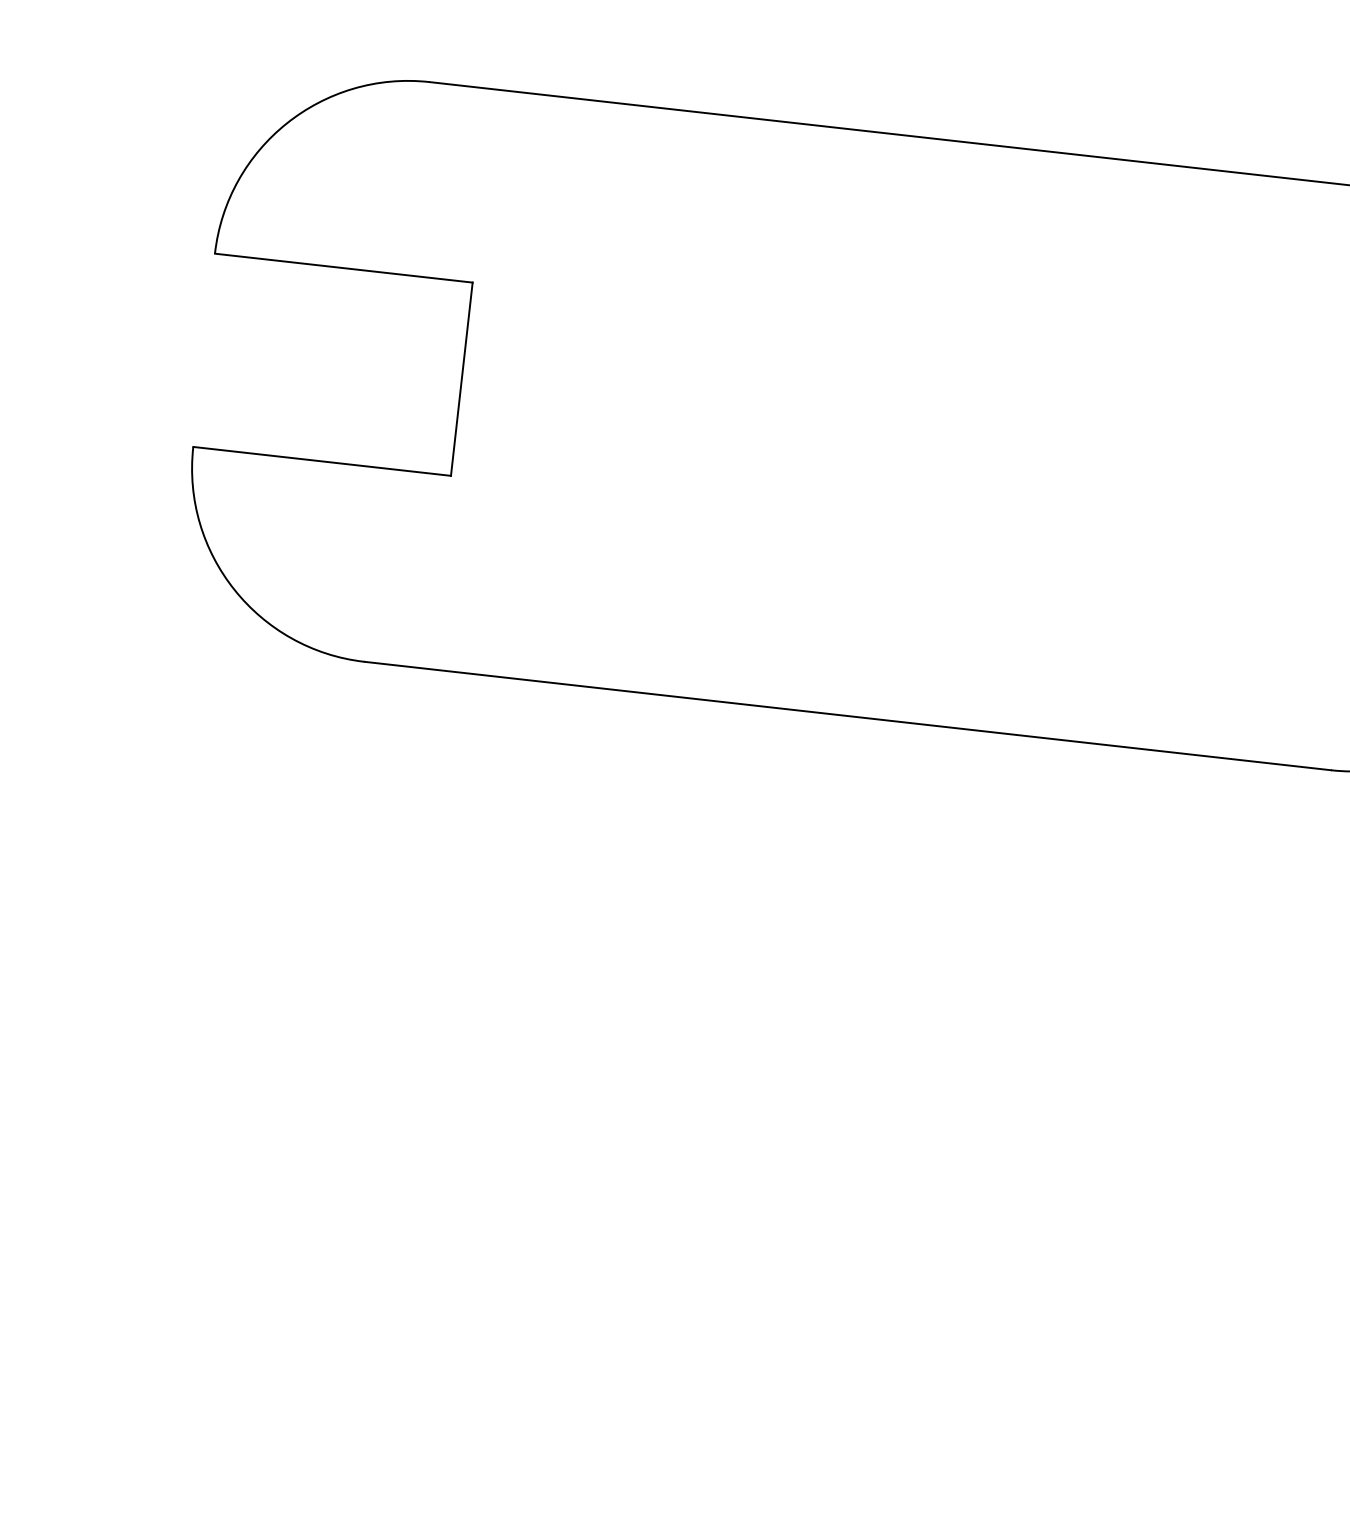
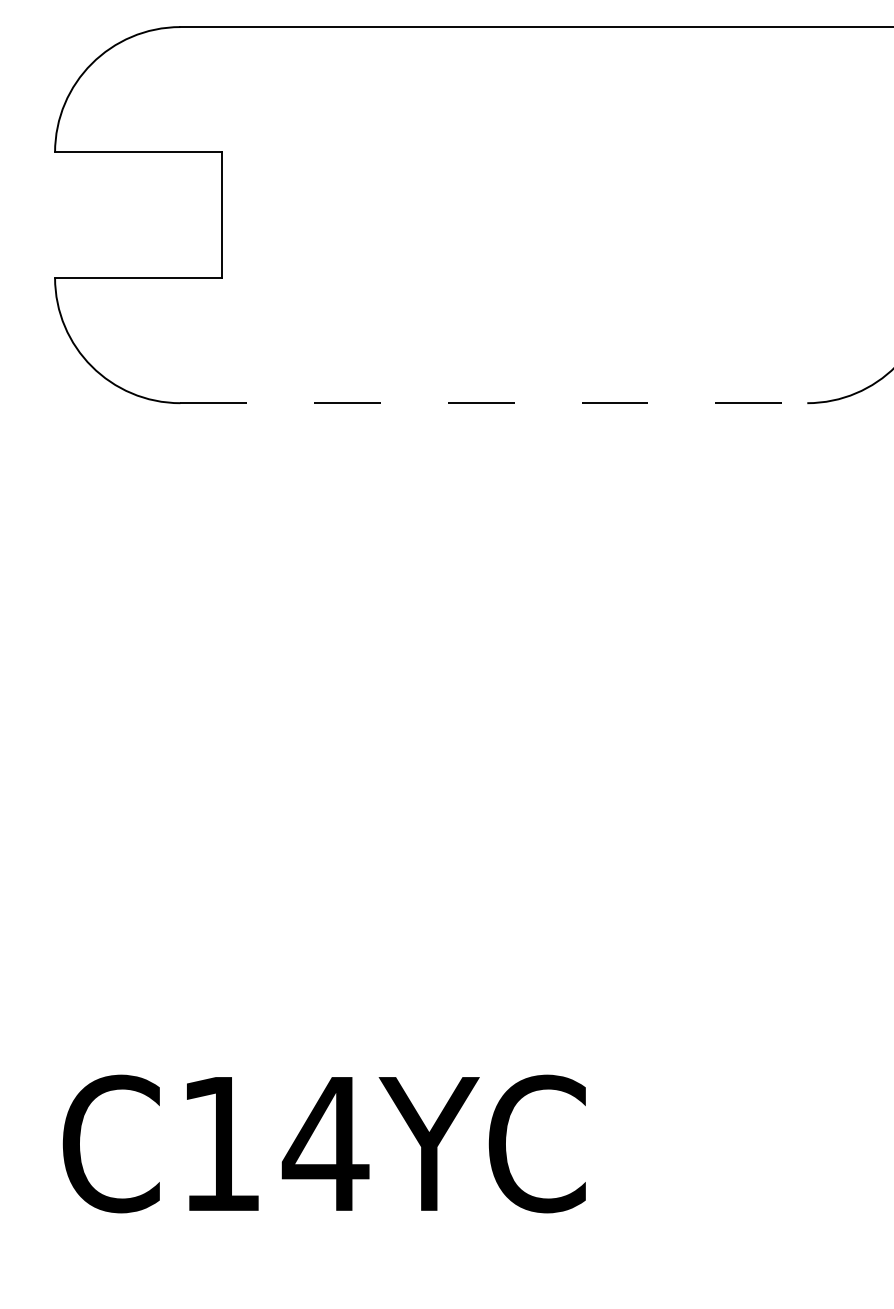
line: (848, 716) -> (494, 403), solid -> dashed

